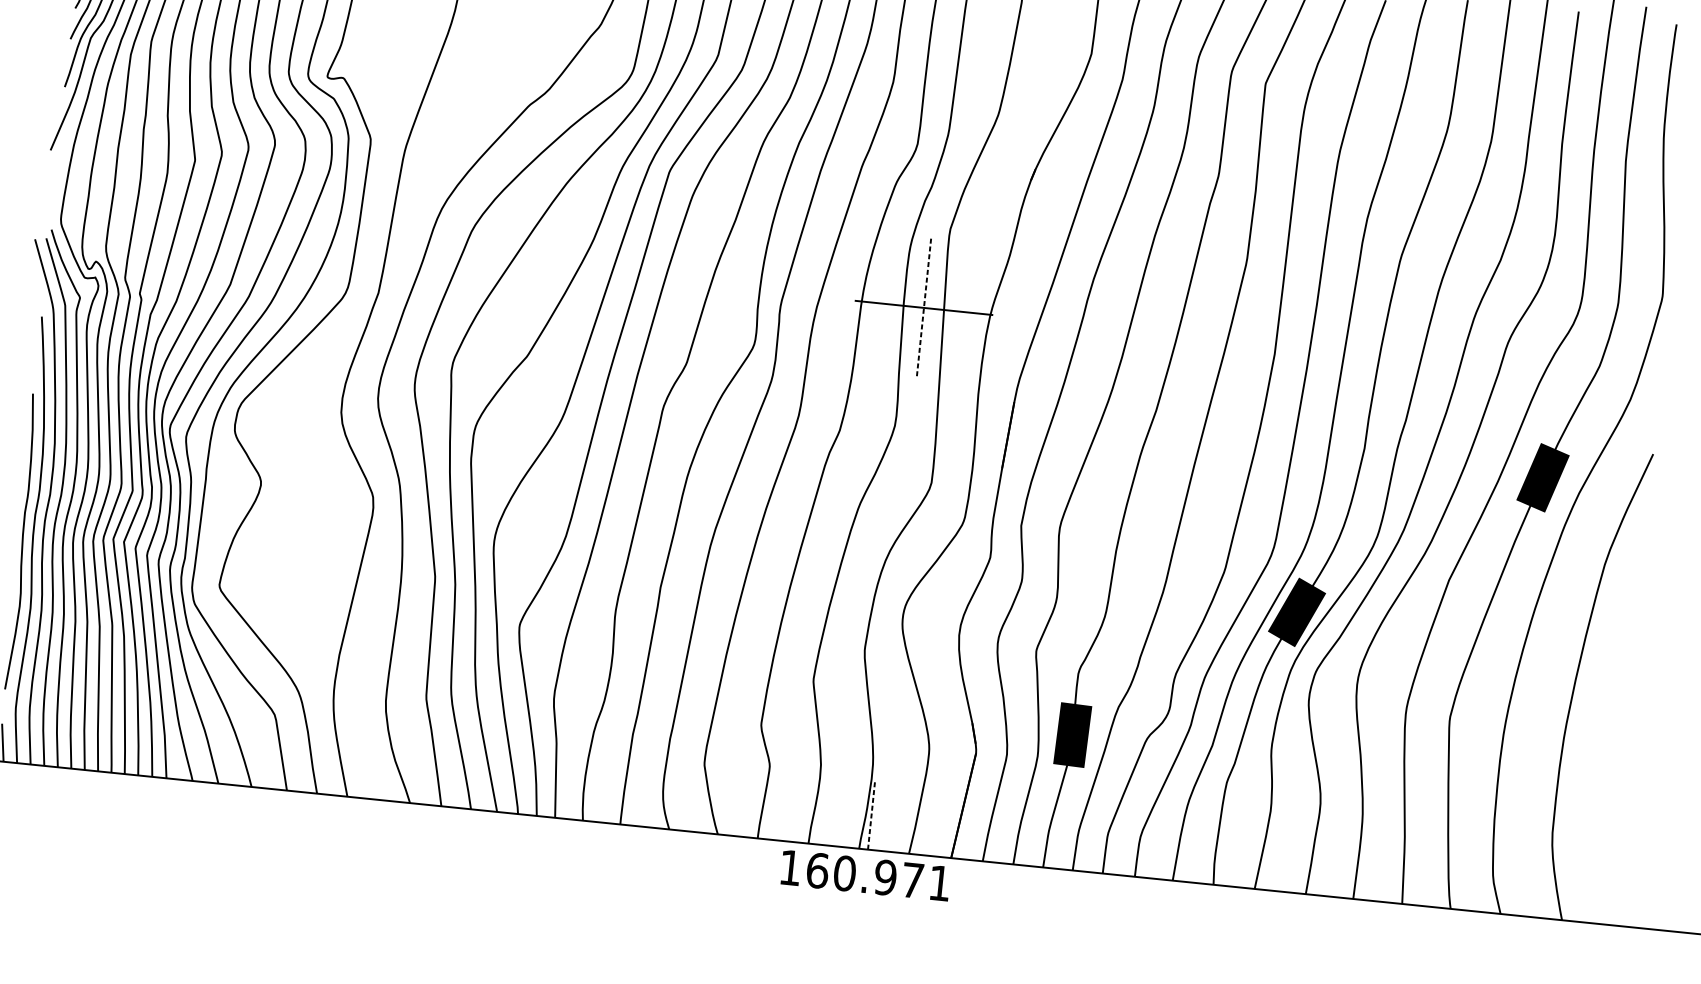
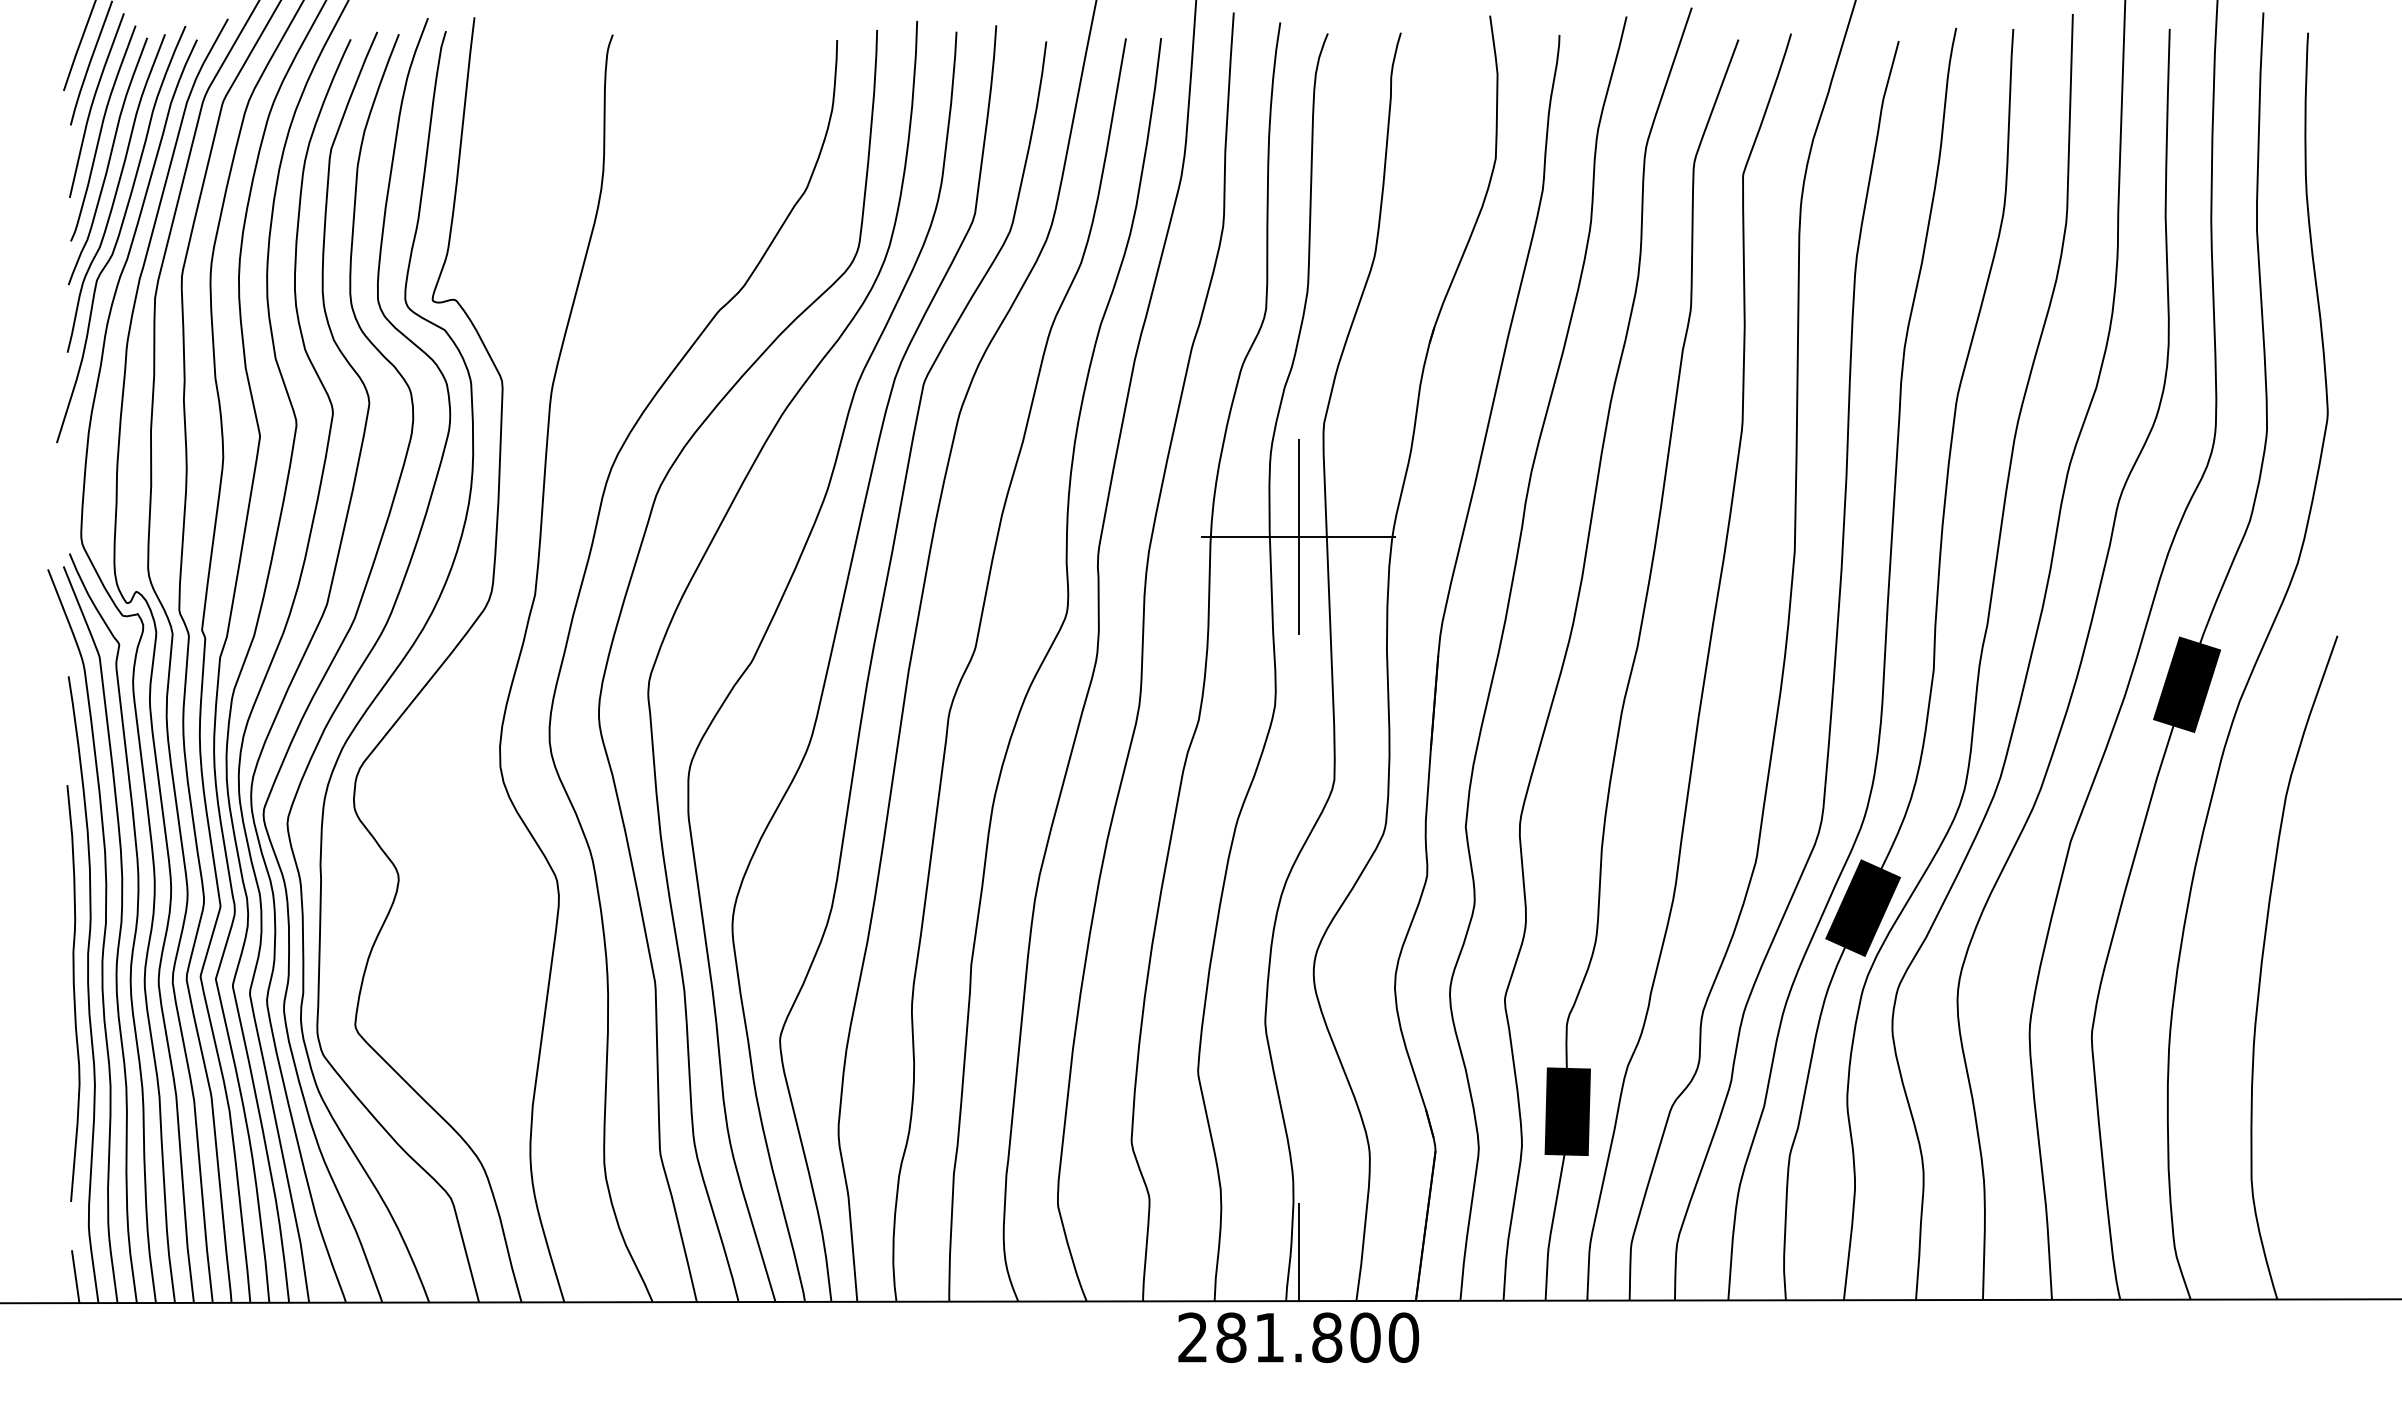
line: (923, 307) -> (1298, 536), dashed -> solid
line: (871, 815) -> (1298, 1252), dashed -> solid
text: (865, 875) -> (1298, 1337), 160.971 -> 281.800

